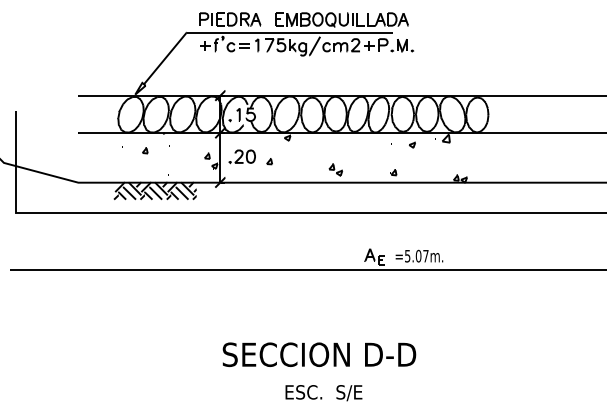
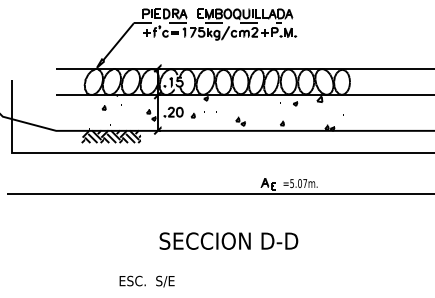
line: (292, 32) -> (209, 23), solid -> dashed
text: (318, 353) -> (228, 240), moved
text: (323, 392) -> (146, 281), moved

